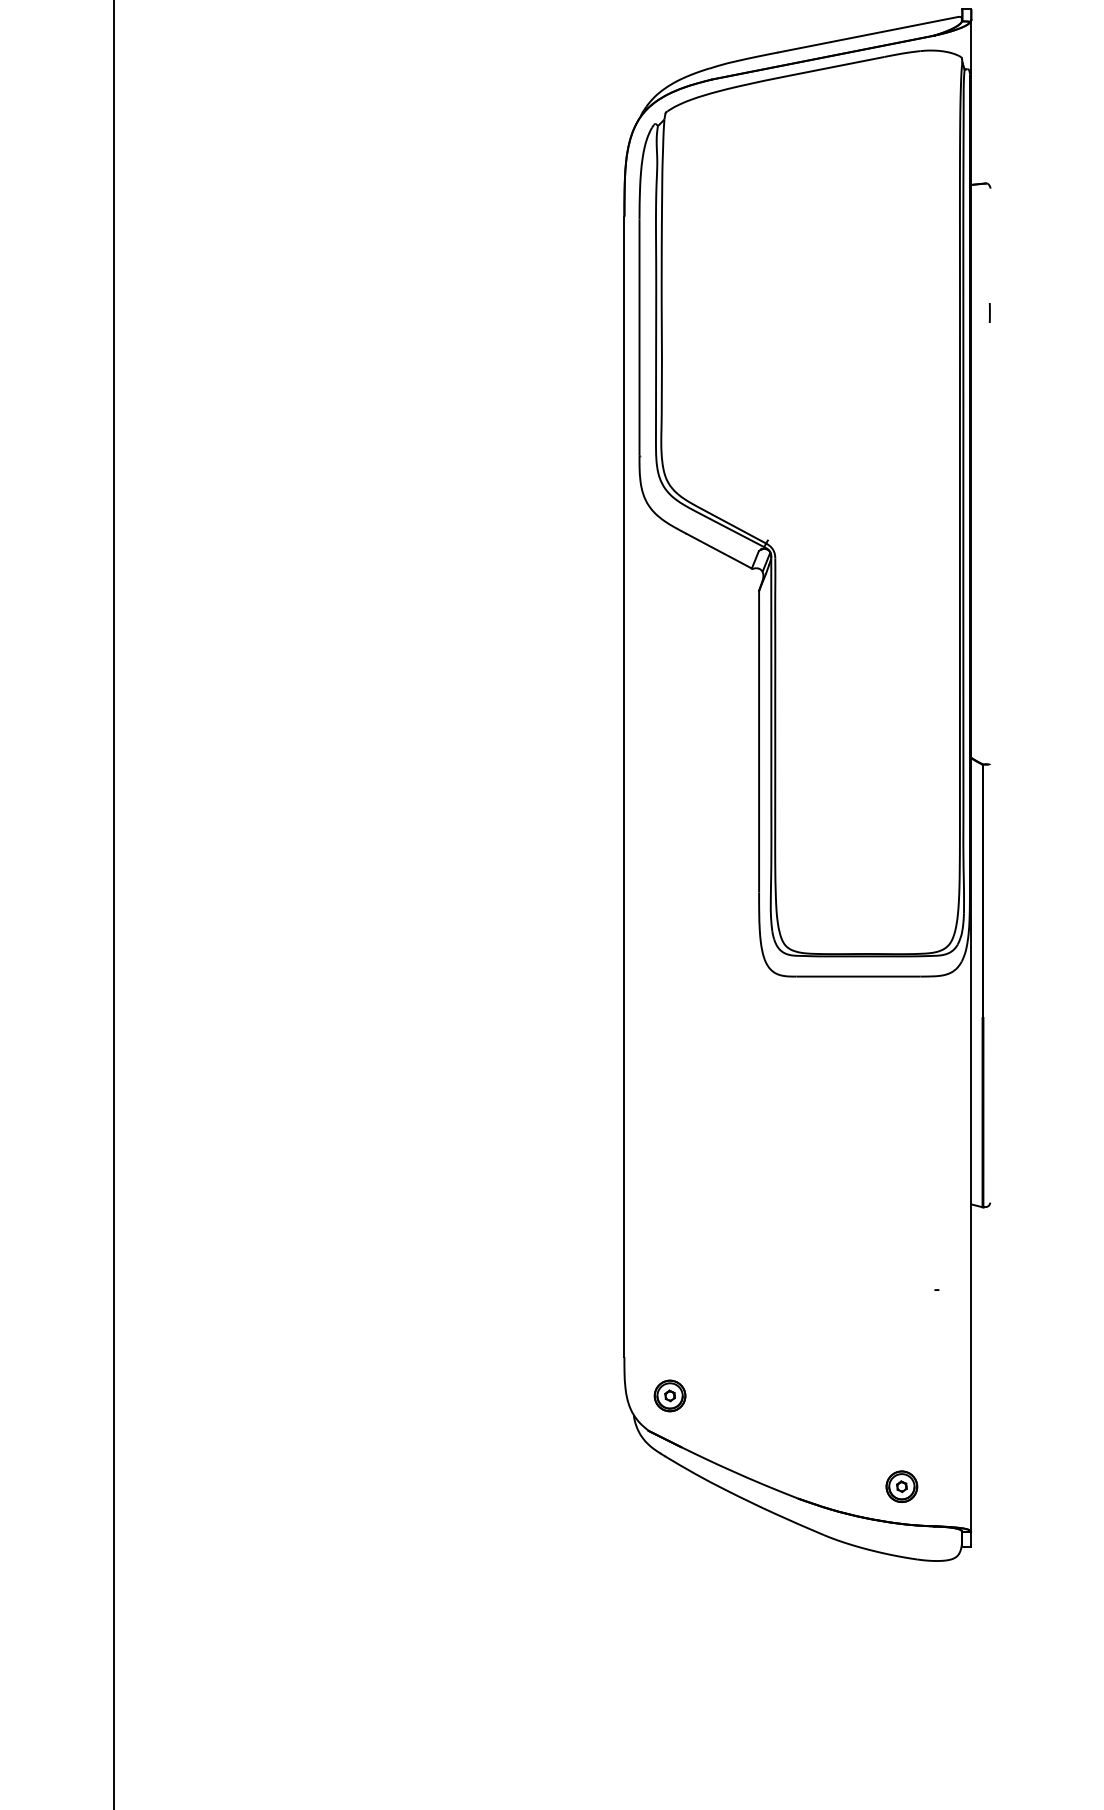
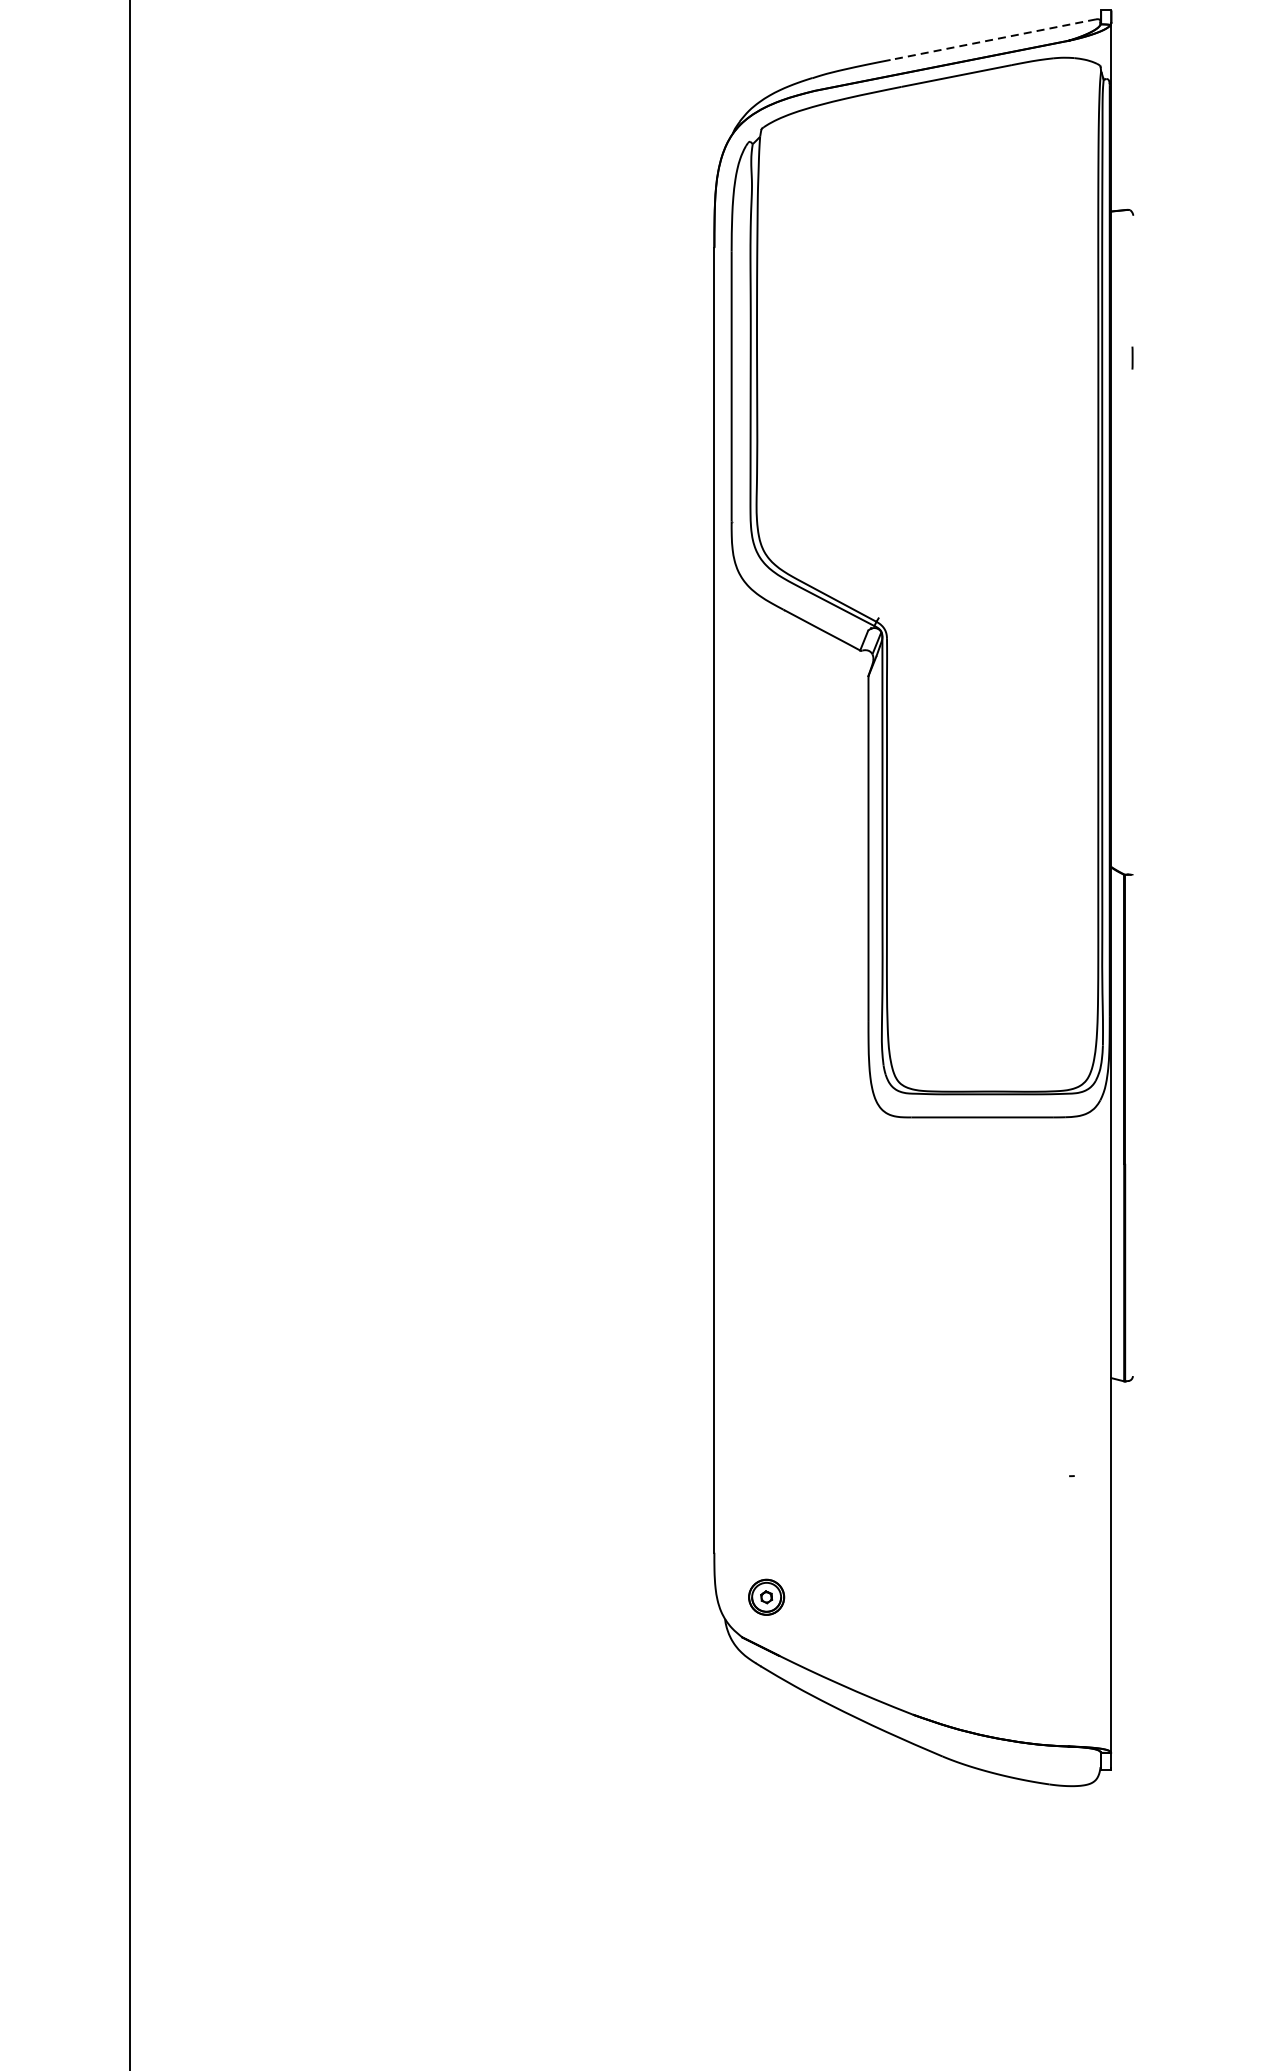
line: (867, 34) -> (992, 39), solid -> dashed
part: (901, 1486) -> (1031, 1700), removed

